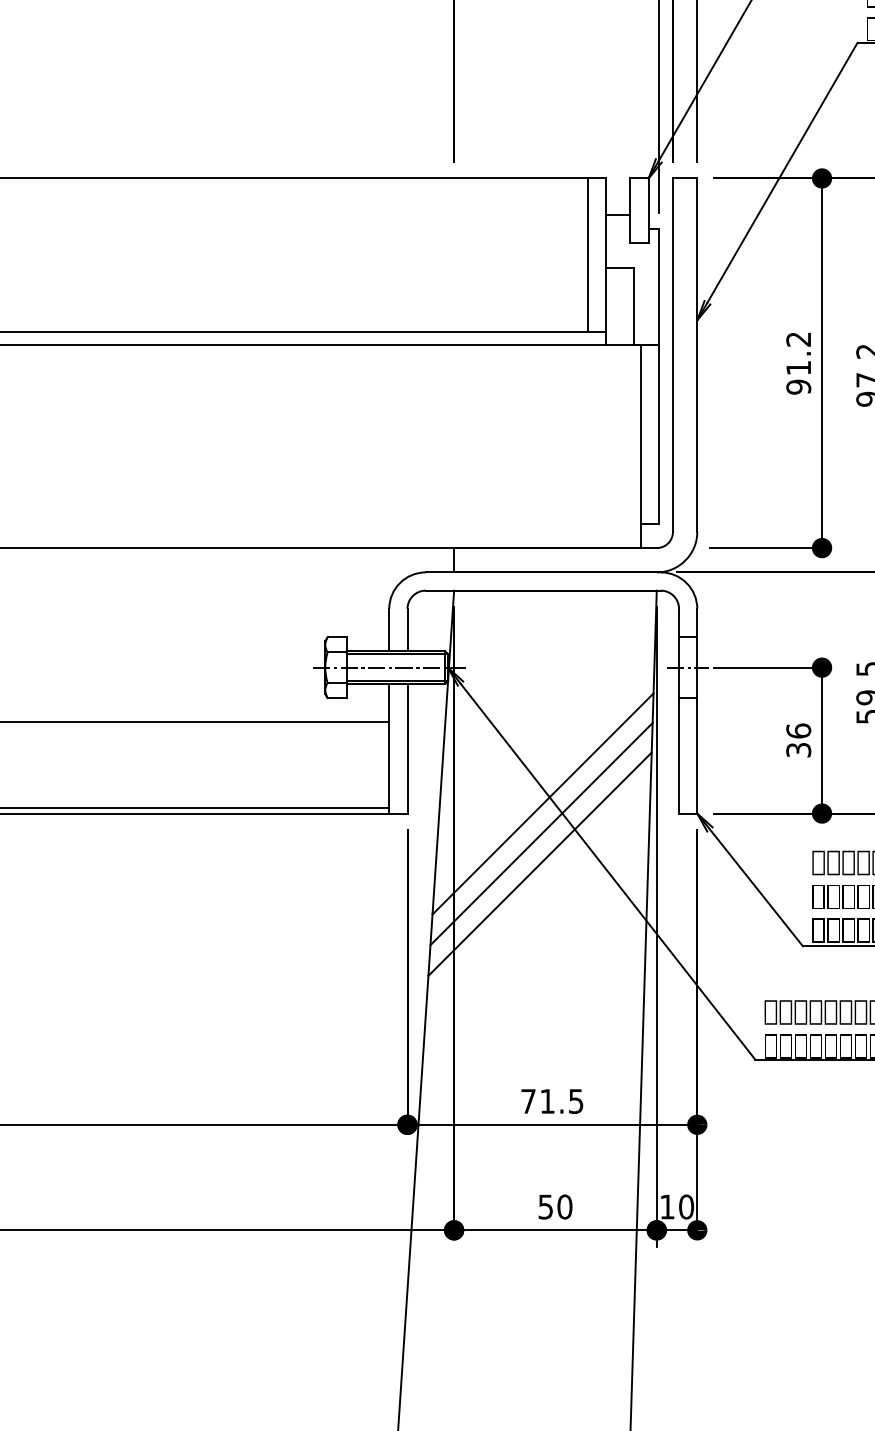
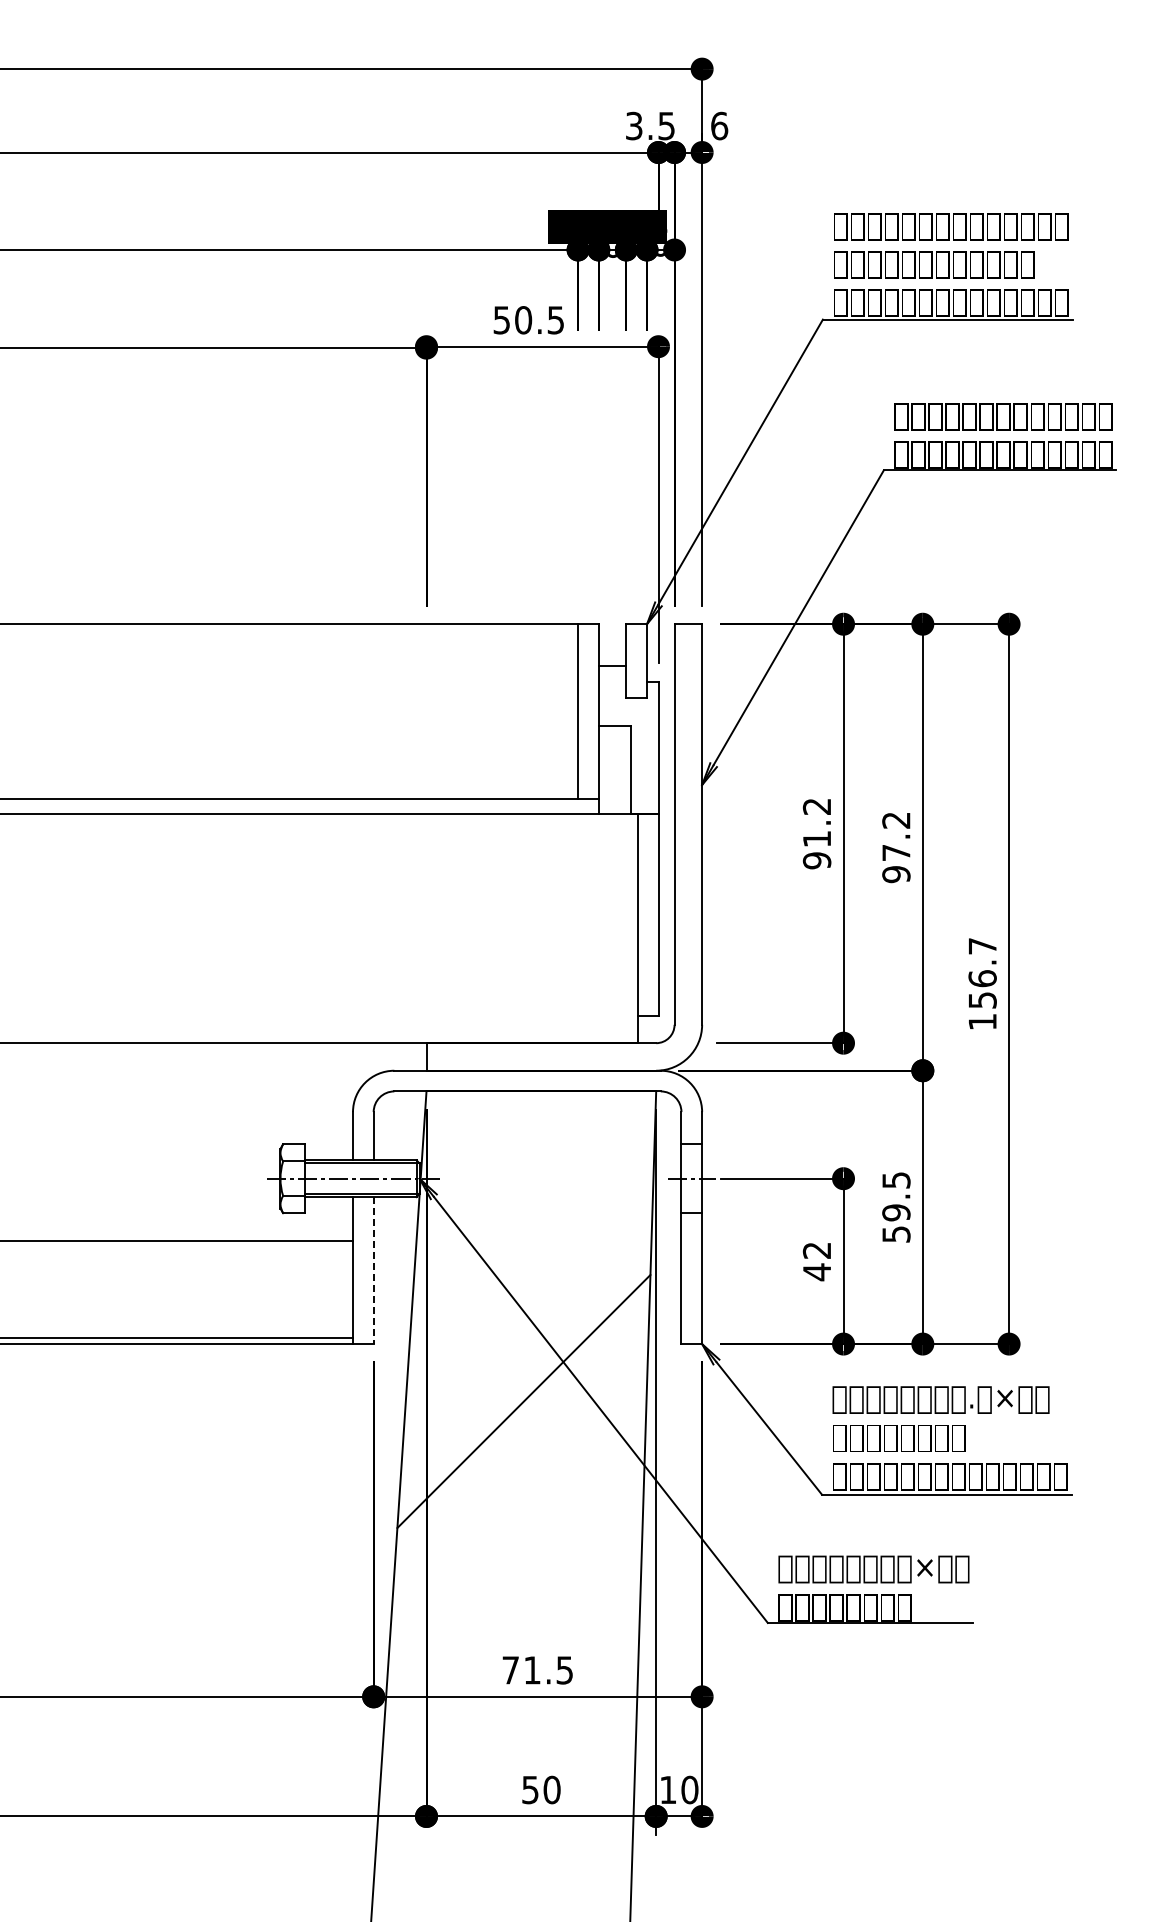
text: (798, 740) -> (816, 1261), 36 -> 42
line: (407, 749) -> (373, 1271), solid -> dashed
line: (543, 803) -> (527, 1332), removed
line: (541, 834) -> (525, 1367), removed

